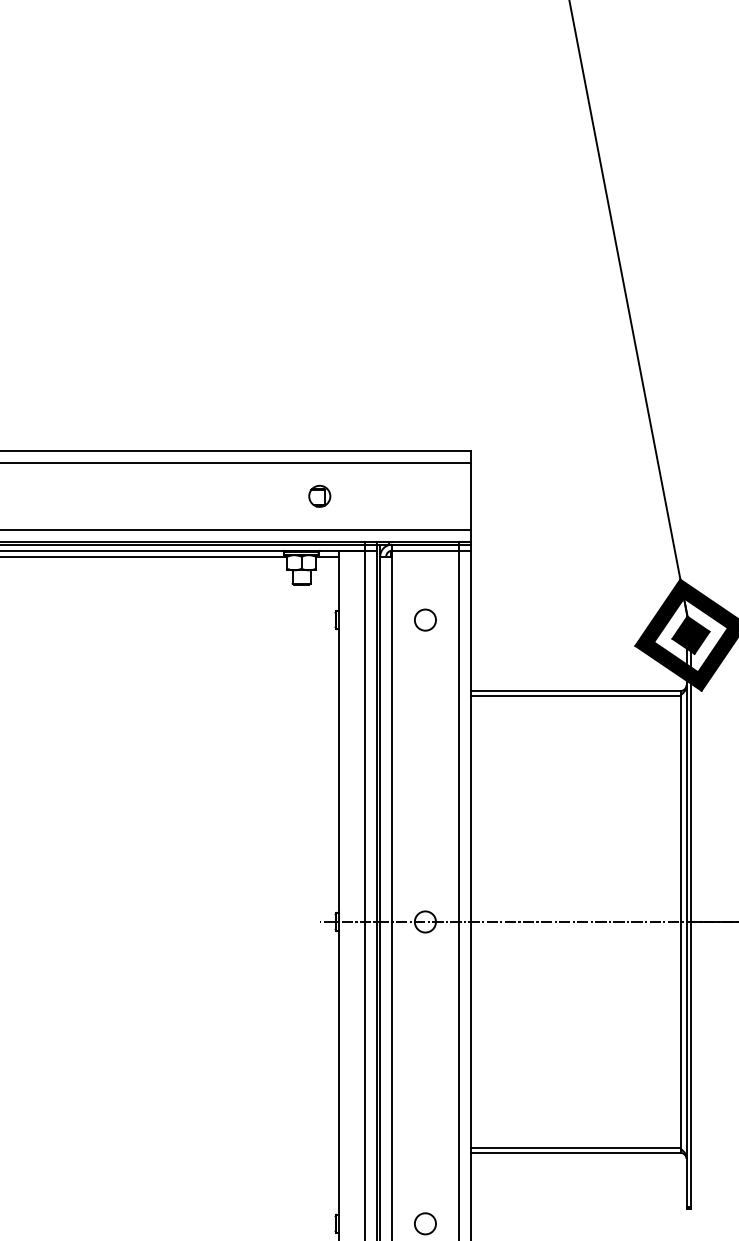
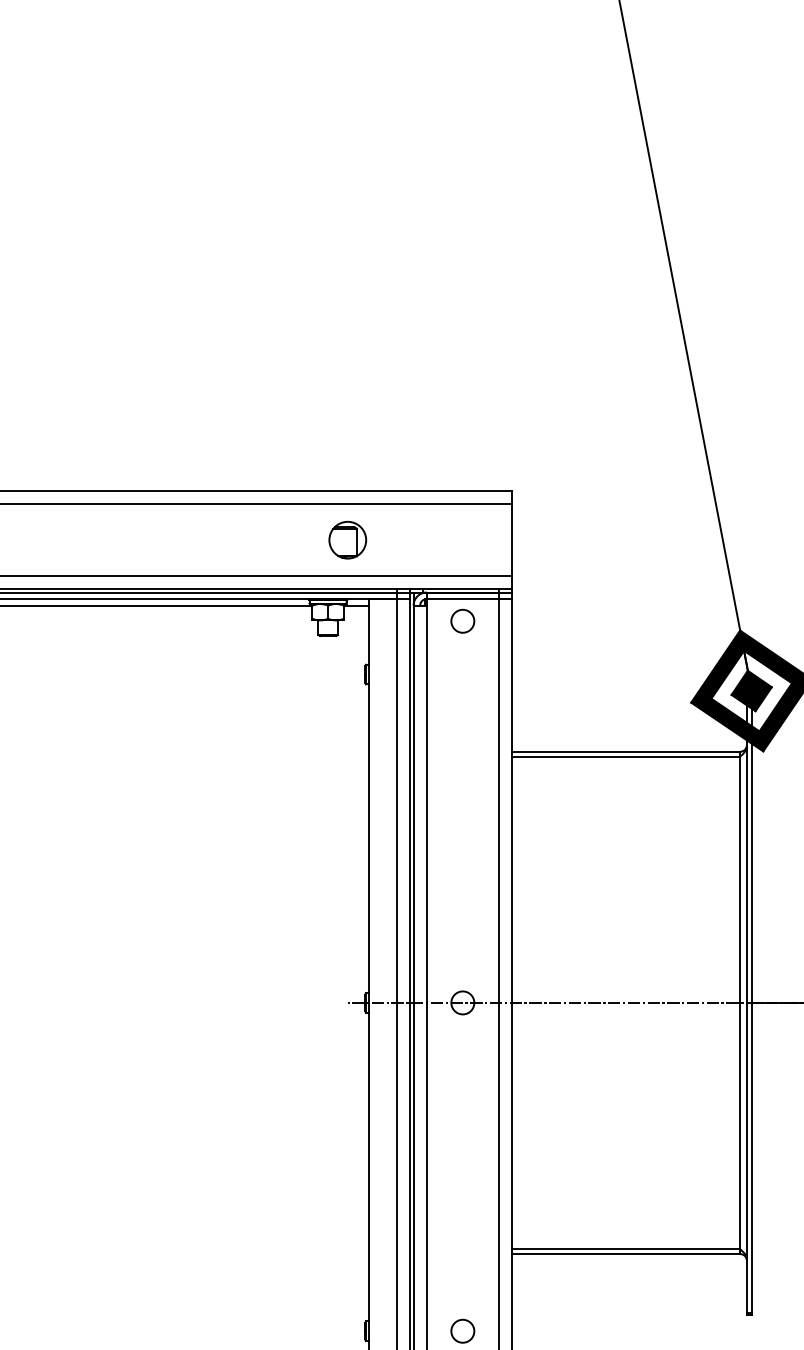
part: (319, 495) -> (347, 539), size x1.6
circle: (425, 619) -> (462, 620), moved

